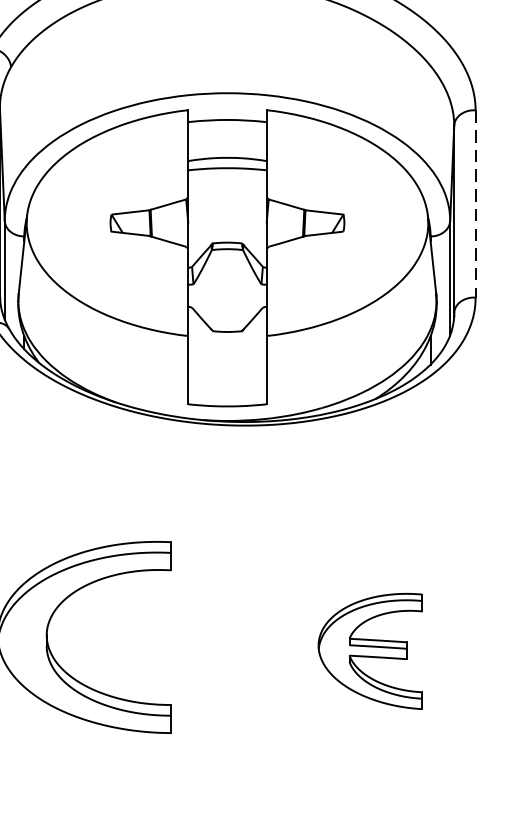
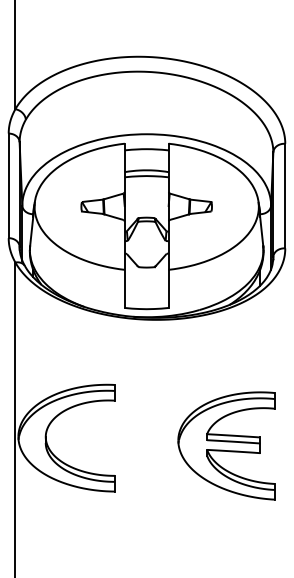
line: (476, 204) -> (285, 196), dashed -> solid
part: (370, 650) -> (226, 445), size x1.67

